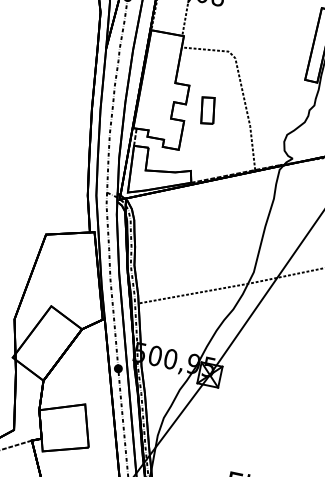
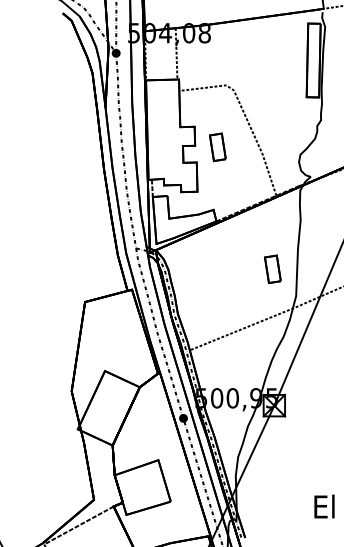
part: (236, 241) -> (272, 269), added

